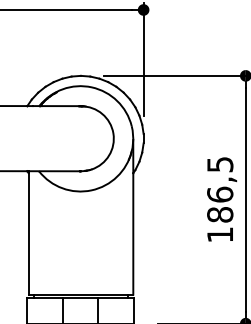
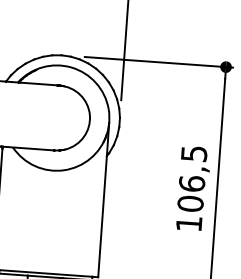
text: (220, 214) -> (190, 203), 186,5 -> 106,5

